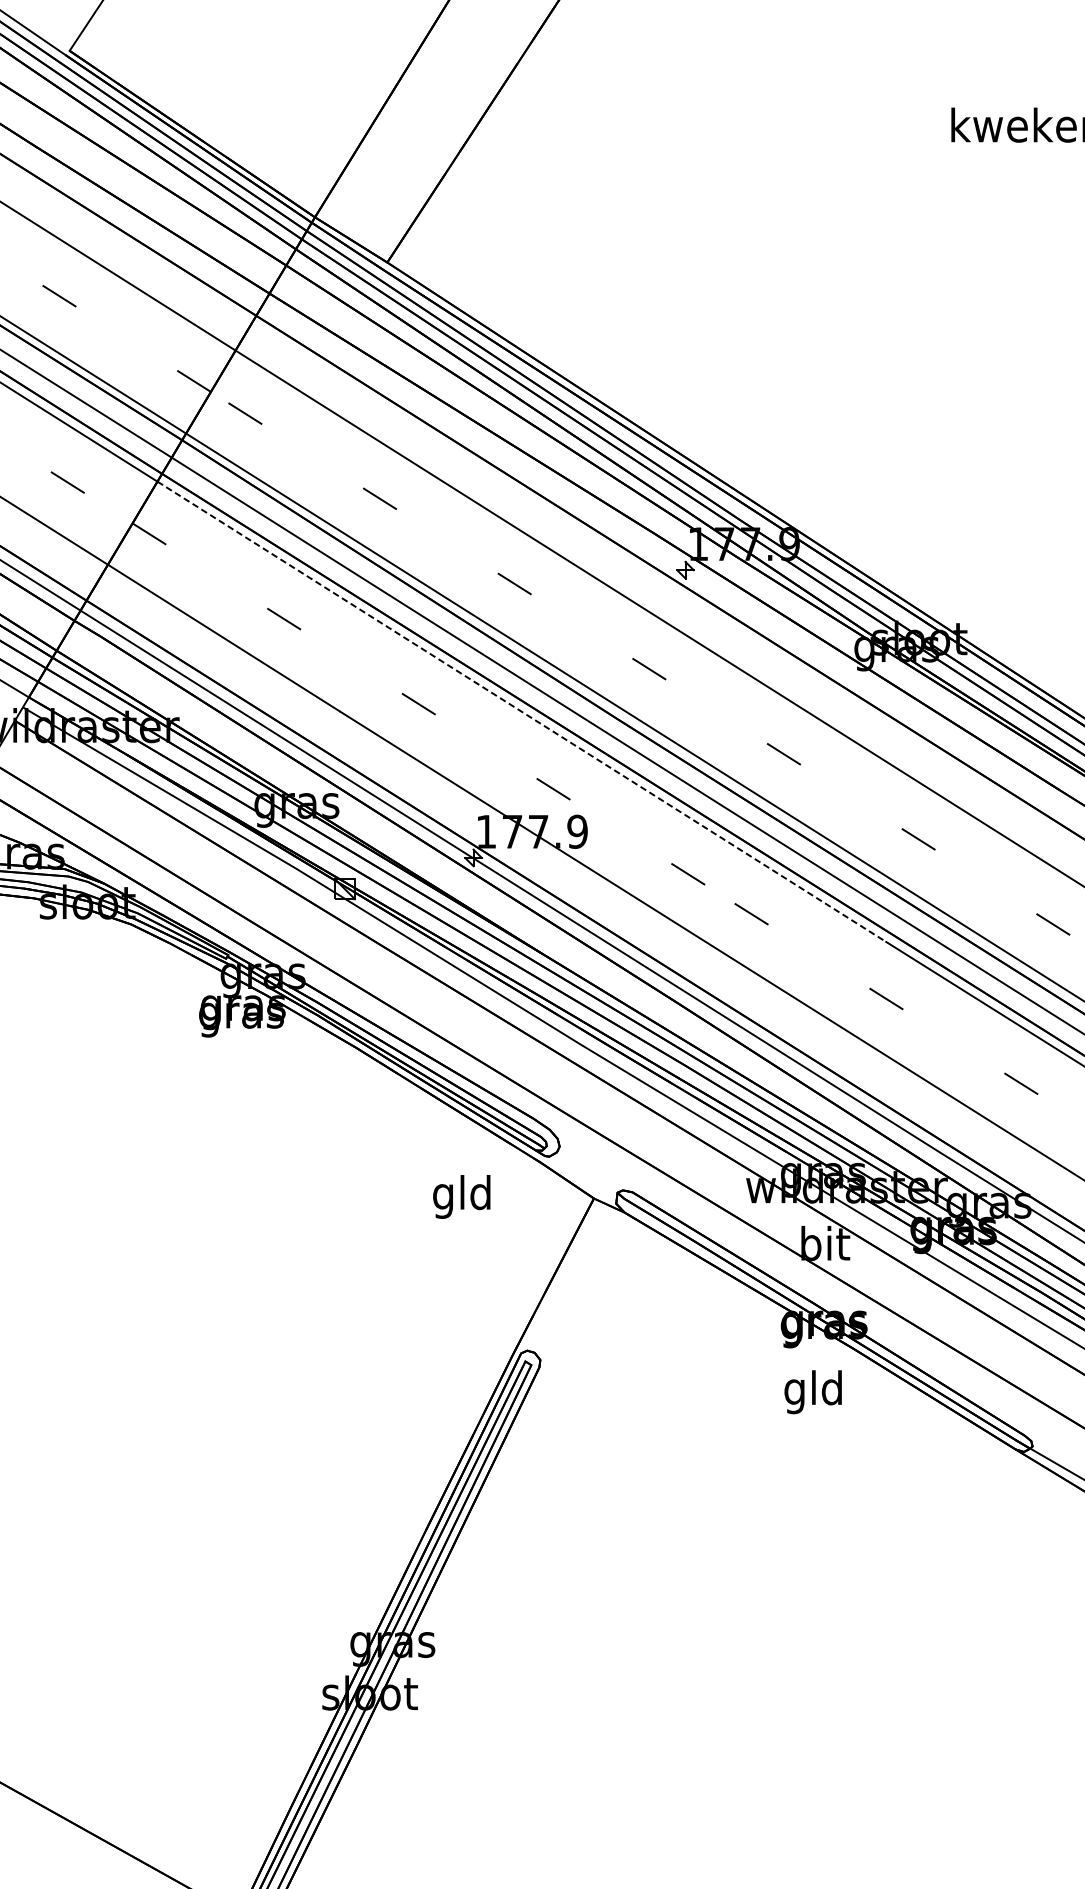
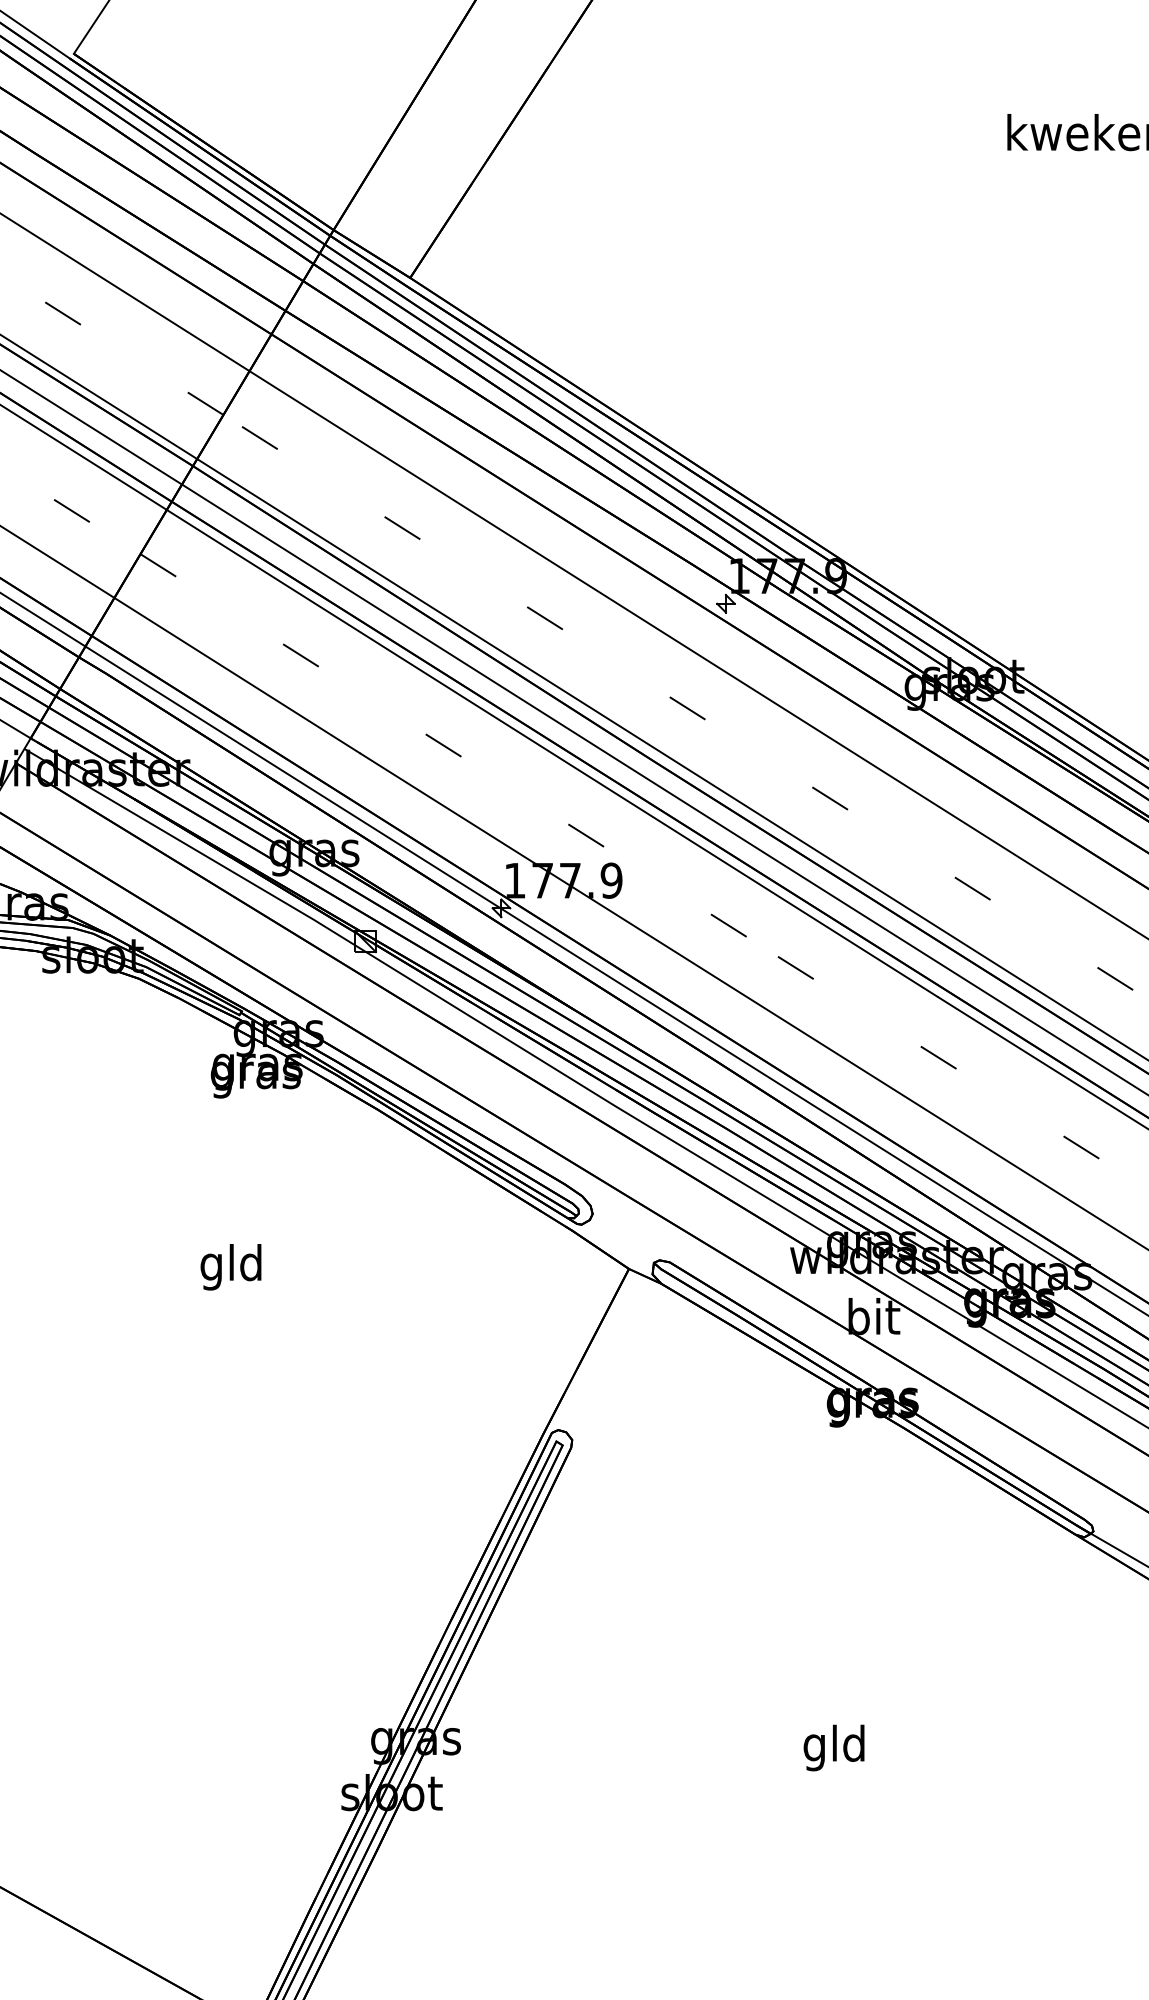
line: (521, 711) -> (552, 753), dashed -> solid
text: (461, 1197) -> (230, 1267), moved
text: (812, 1391) -> (833, 1747), moved

